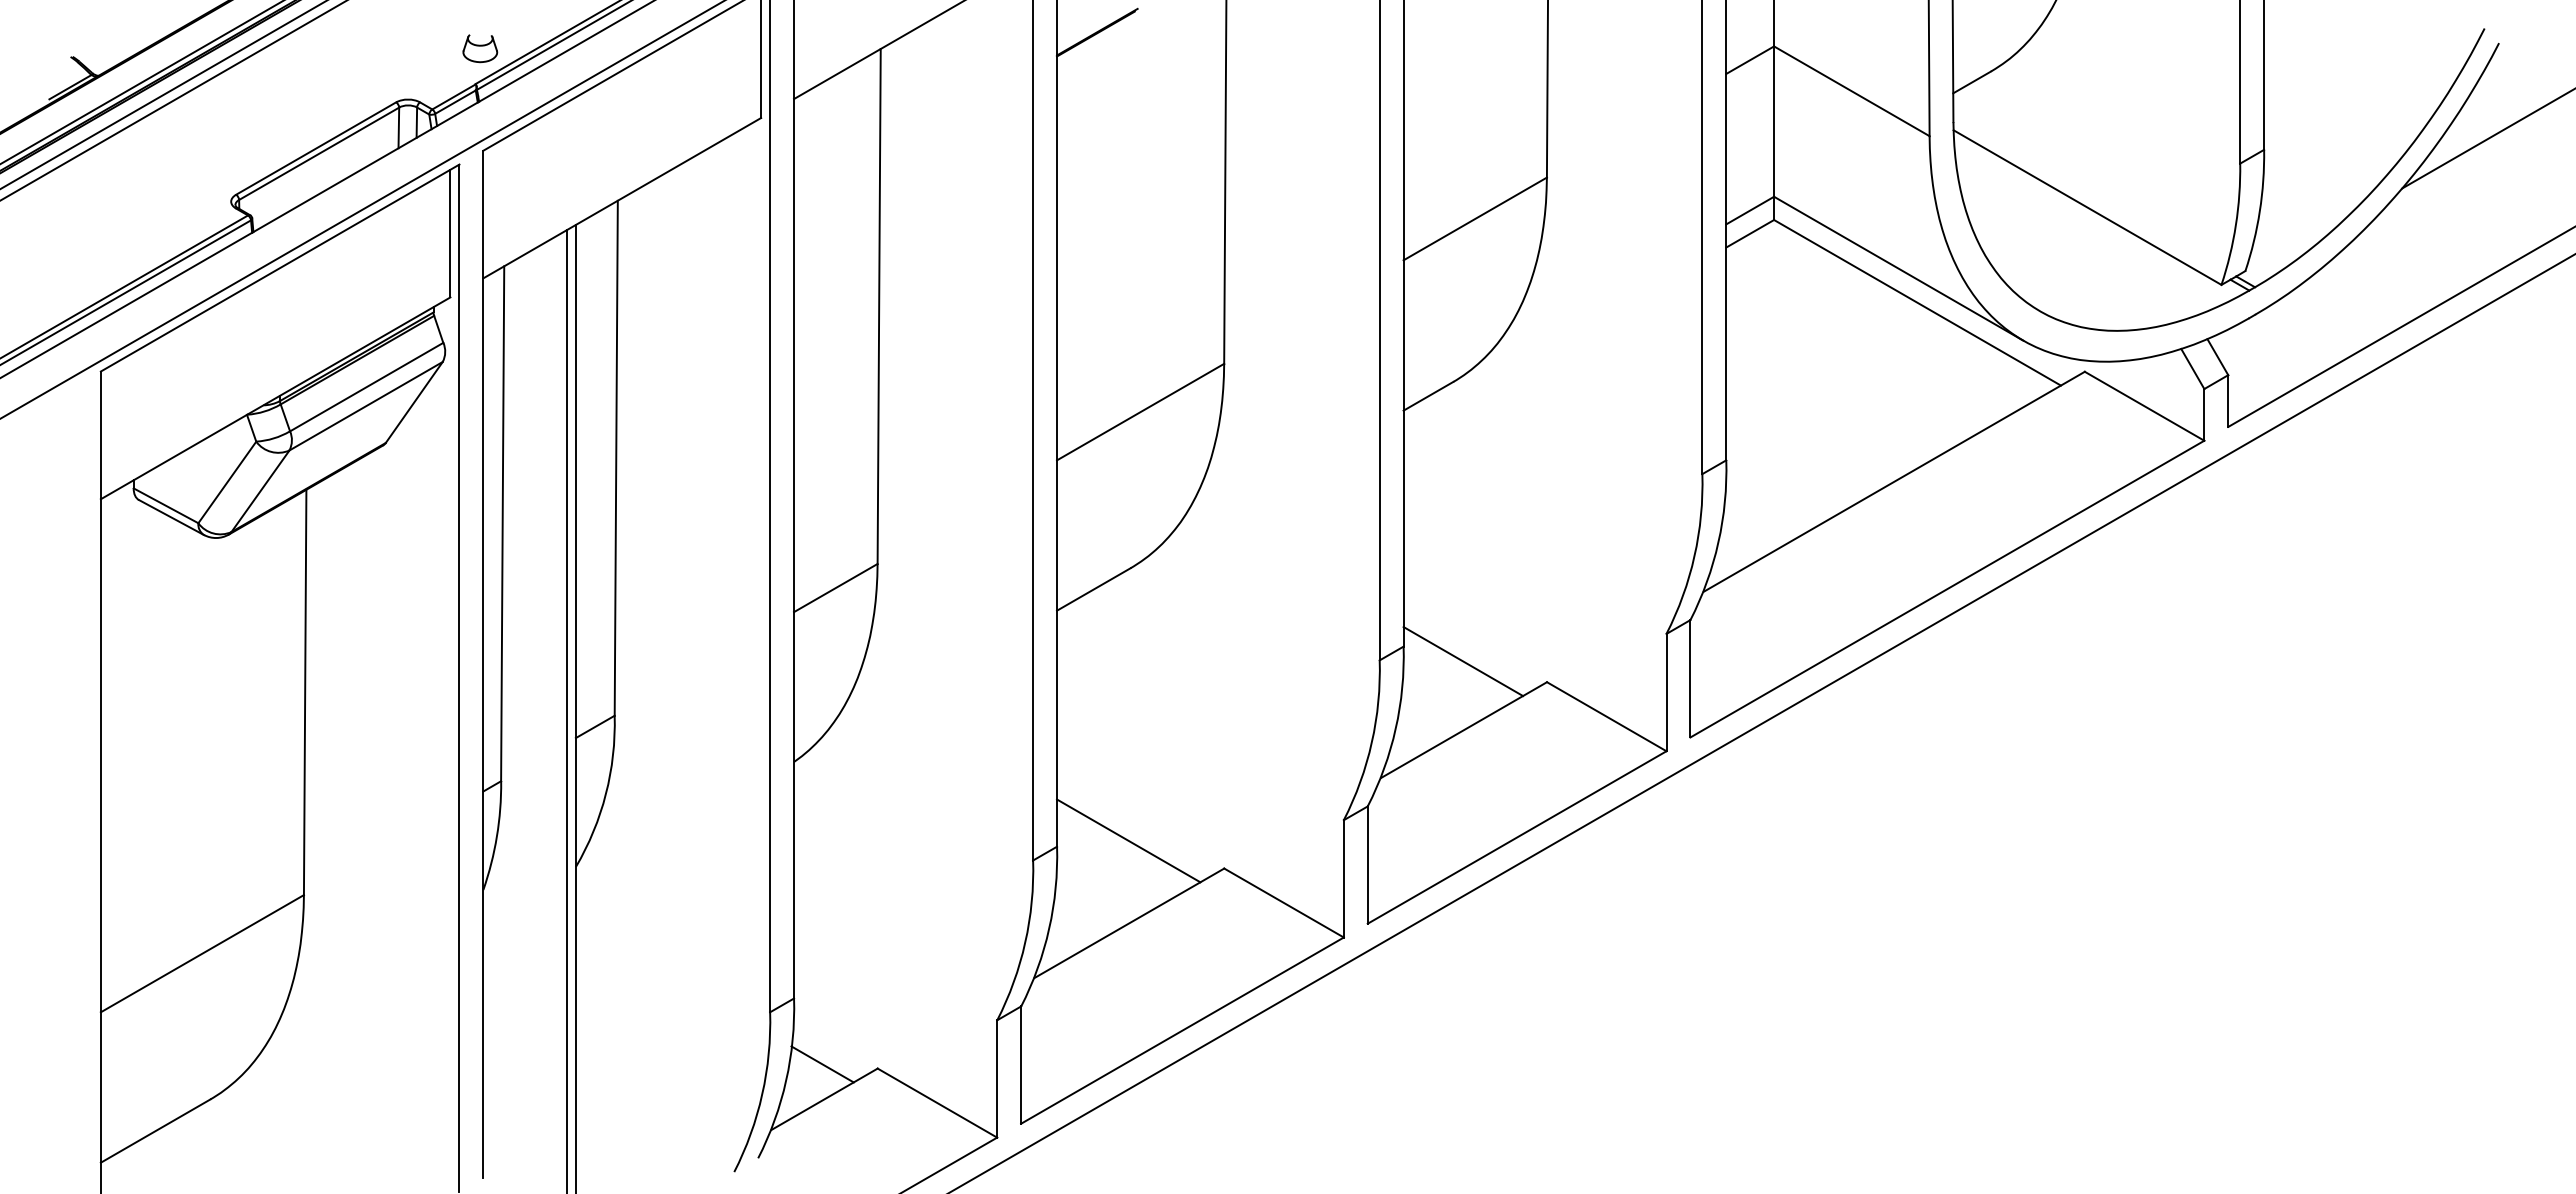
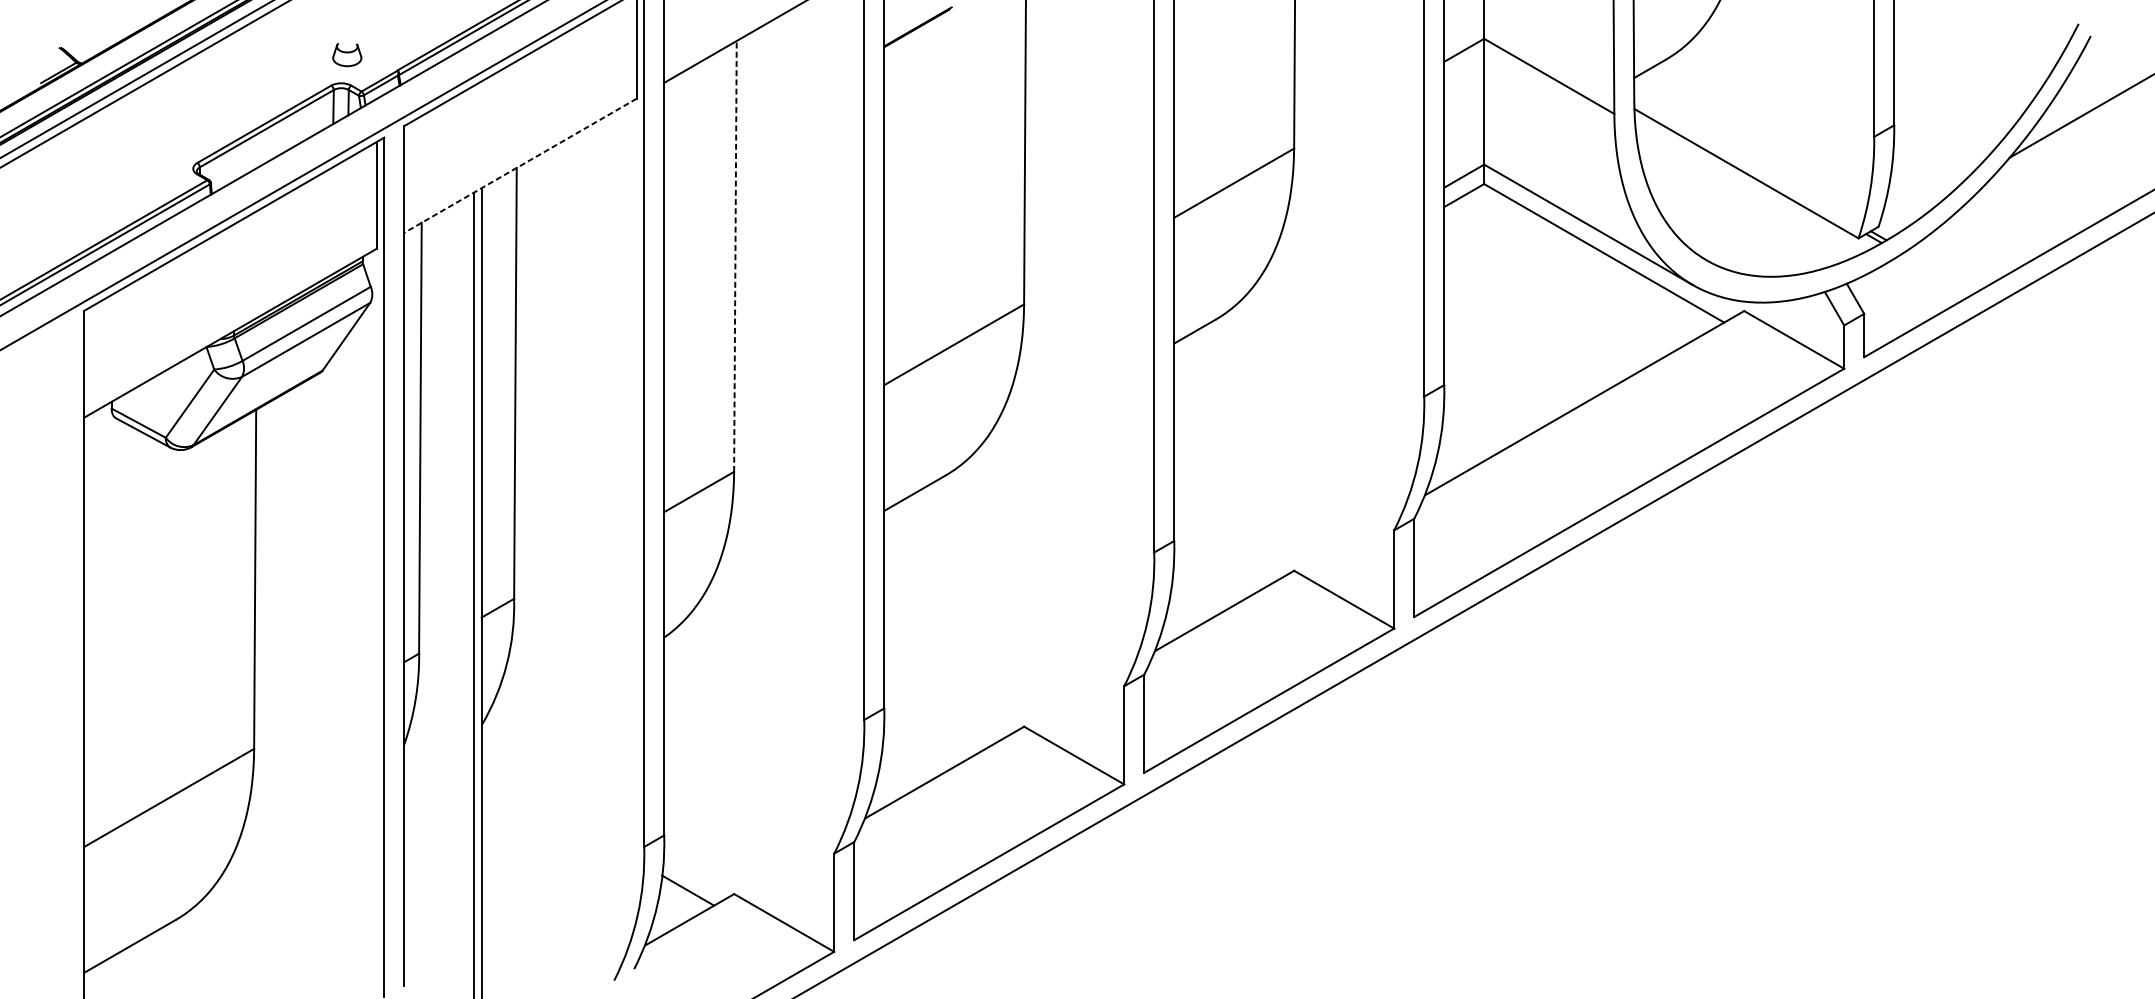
part: (480, 48) -> (347, 54), moved
line: (621, 198) -> (519, 166), solid -> dashed
line: (879, 306) -> (735, 256), solid -> dashed
line: (1463, 661) -> (1224, 553), removed
line: (1128, 840) -> (944, 703), removed

